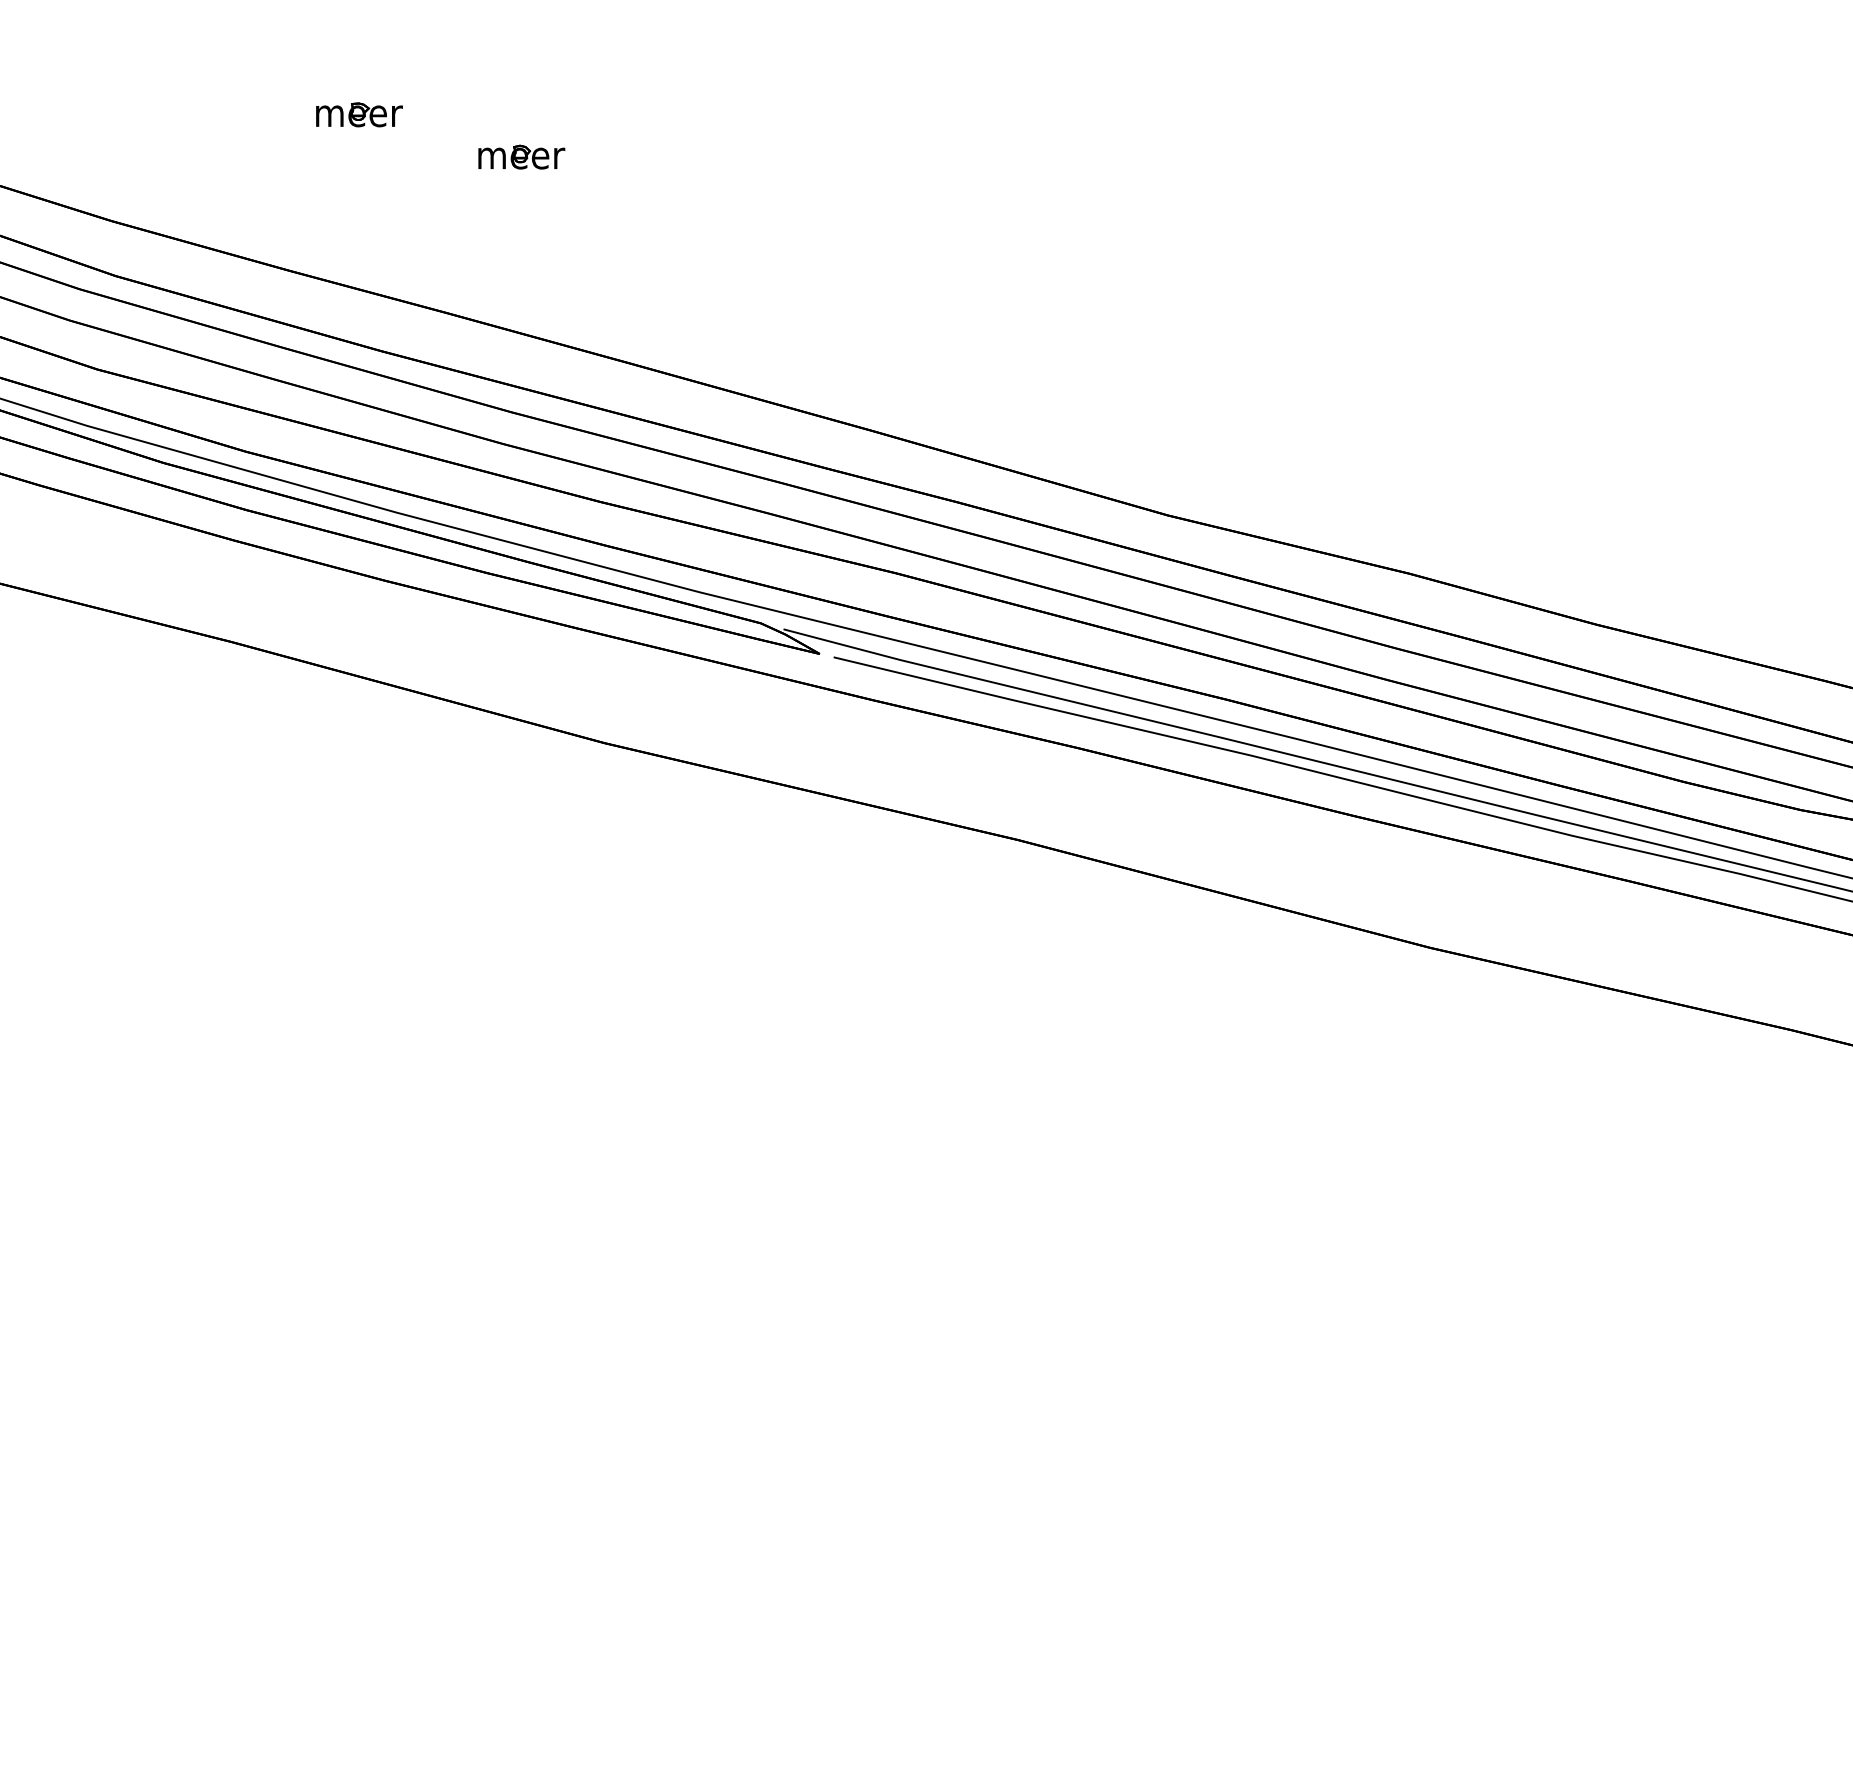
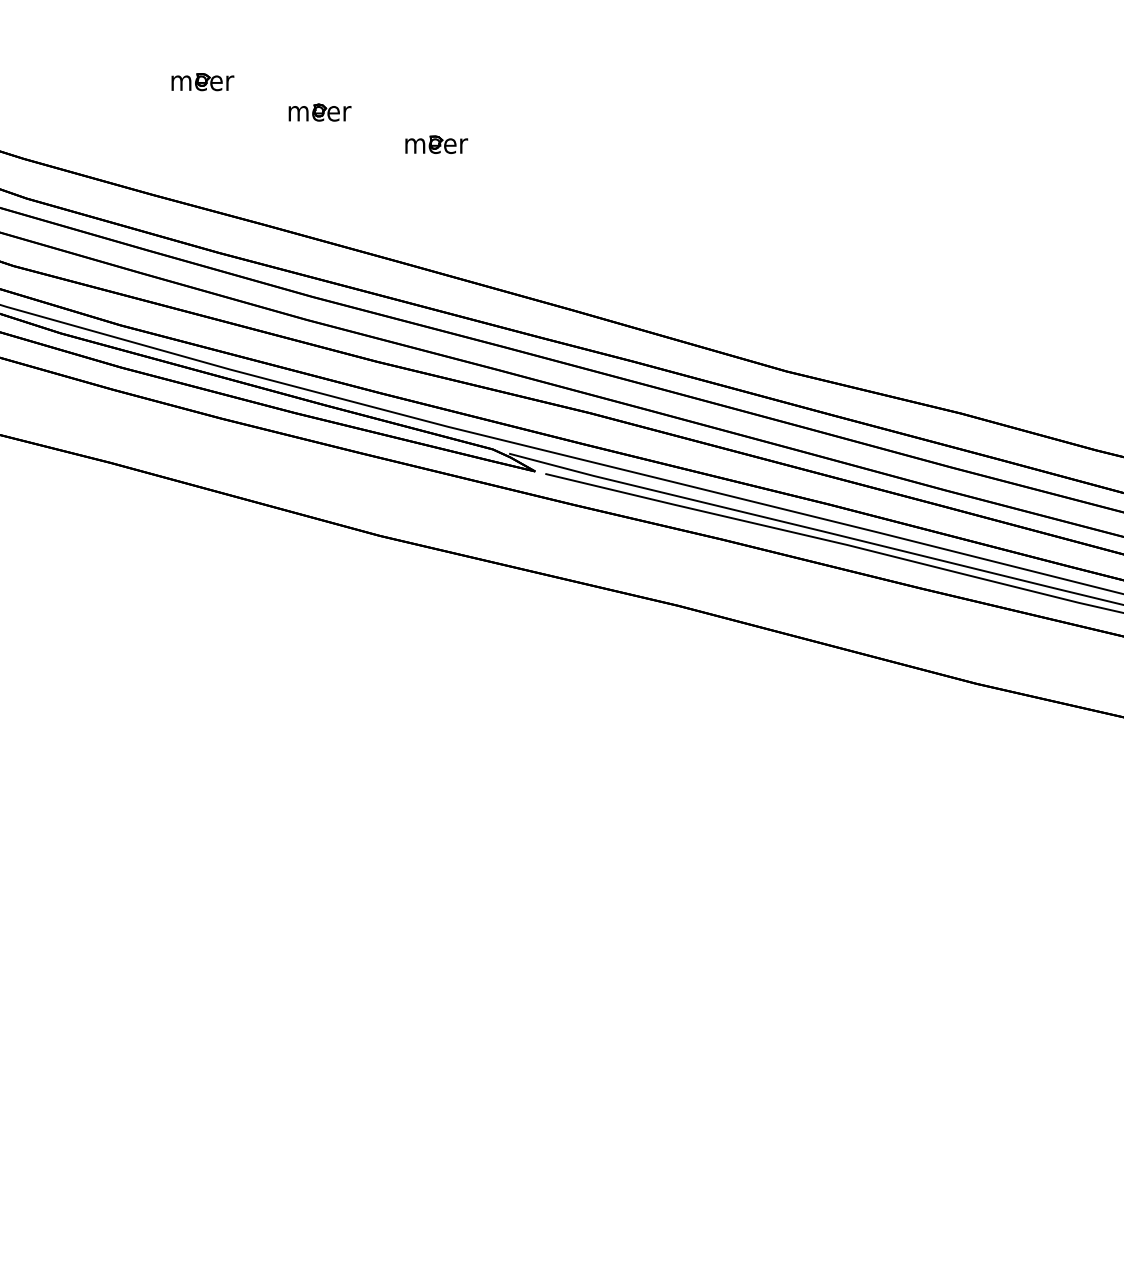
part: (683, 201) -> (436, 144), added

